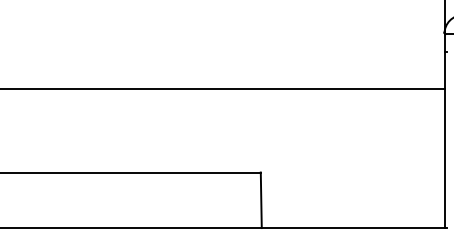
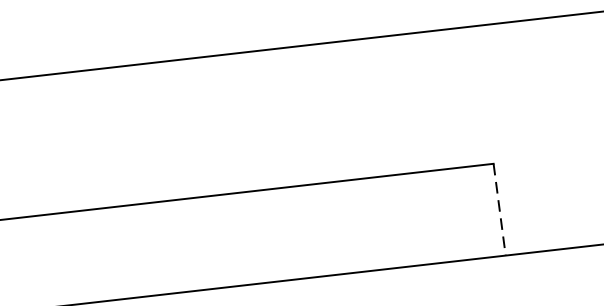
line: (261, 200) -> (500, 209), solid -> dashed

